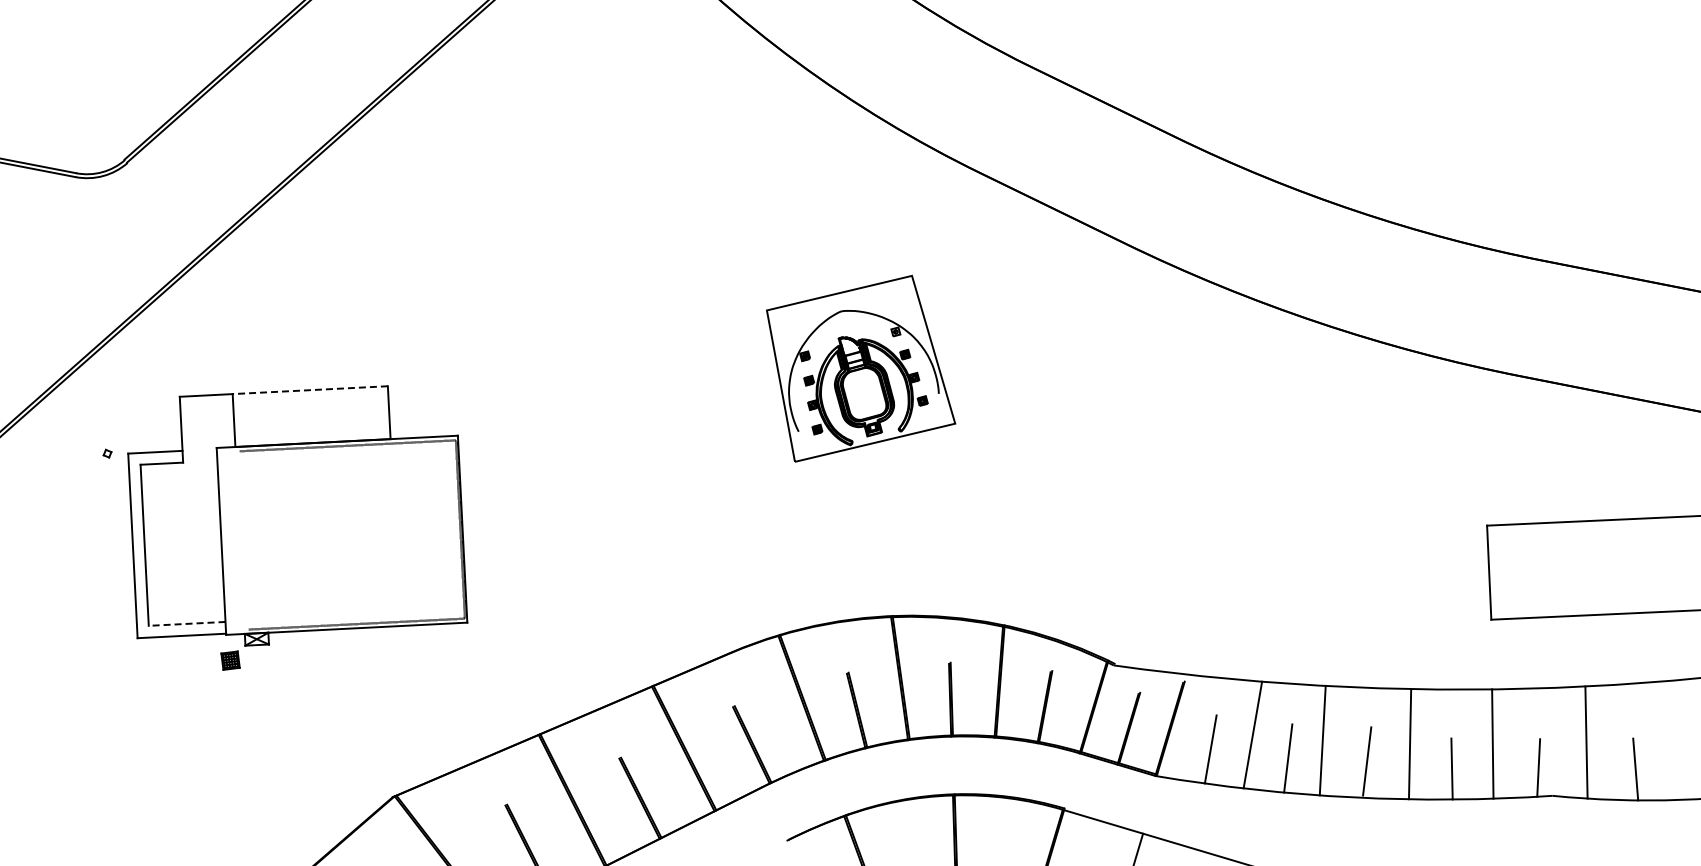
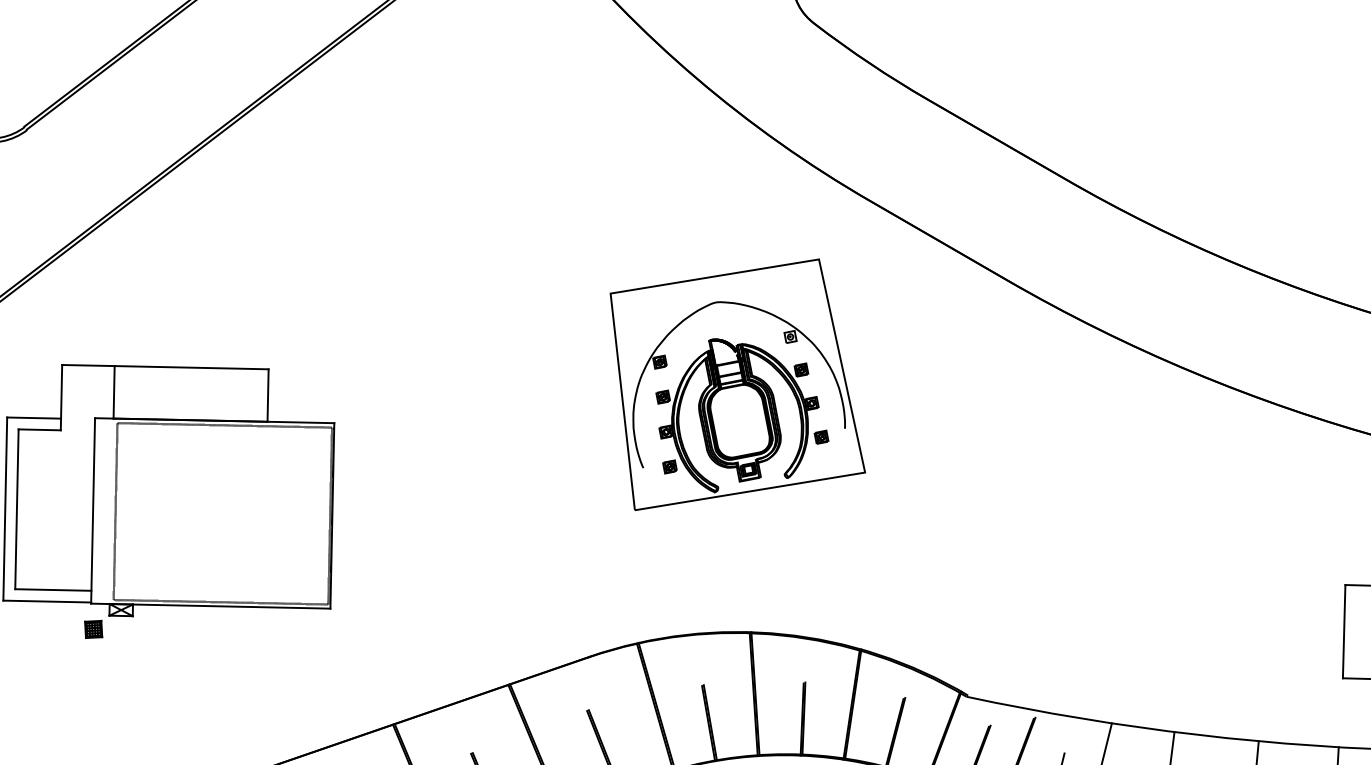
part: (860, 368) -> (737, 385), size x1.43
line: (310, 390) -> (191, 368), dashed -> solid
line: (243, 540) -> (114, 511), added
line: (186, 623) -> (52, 589), dashed -> solid

